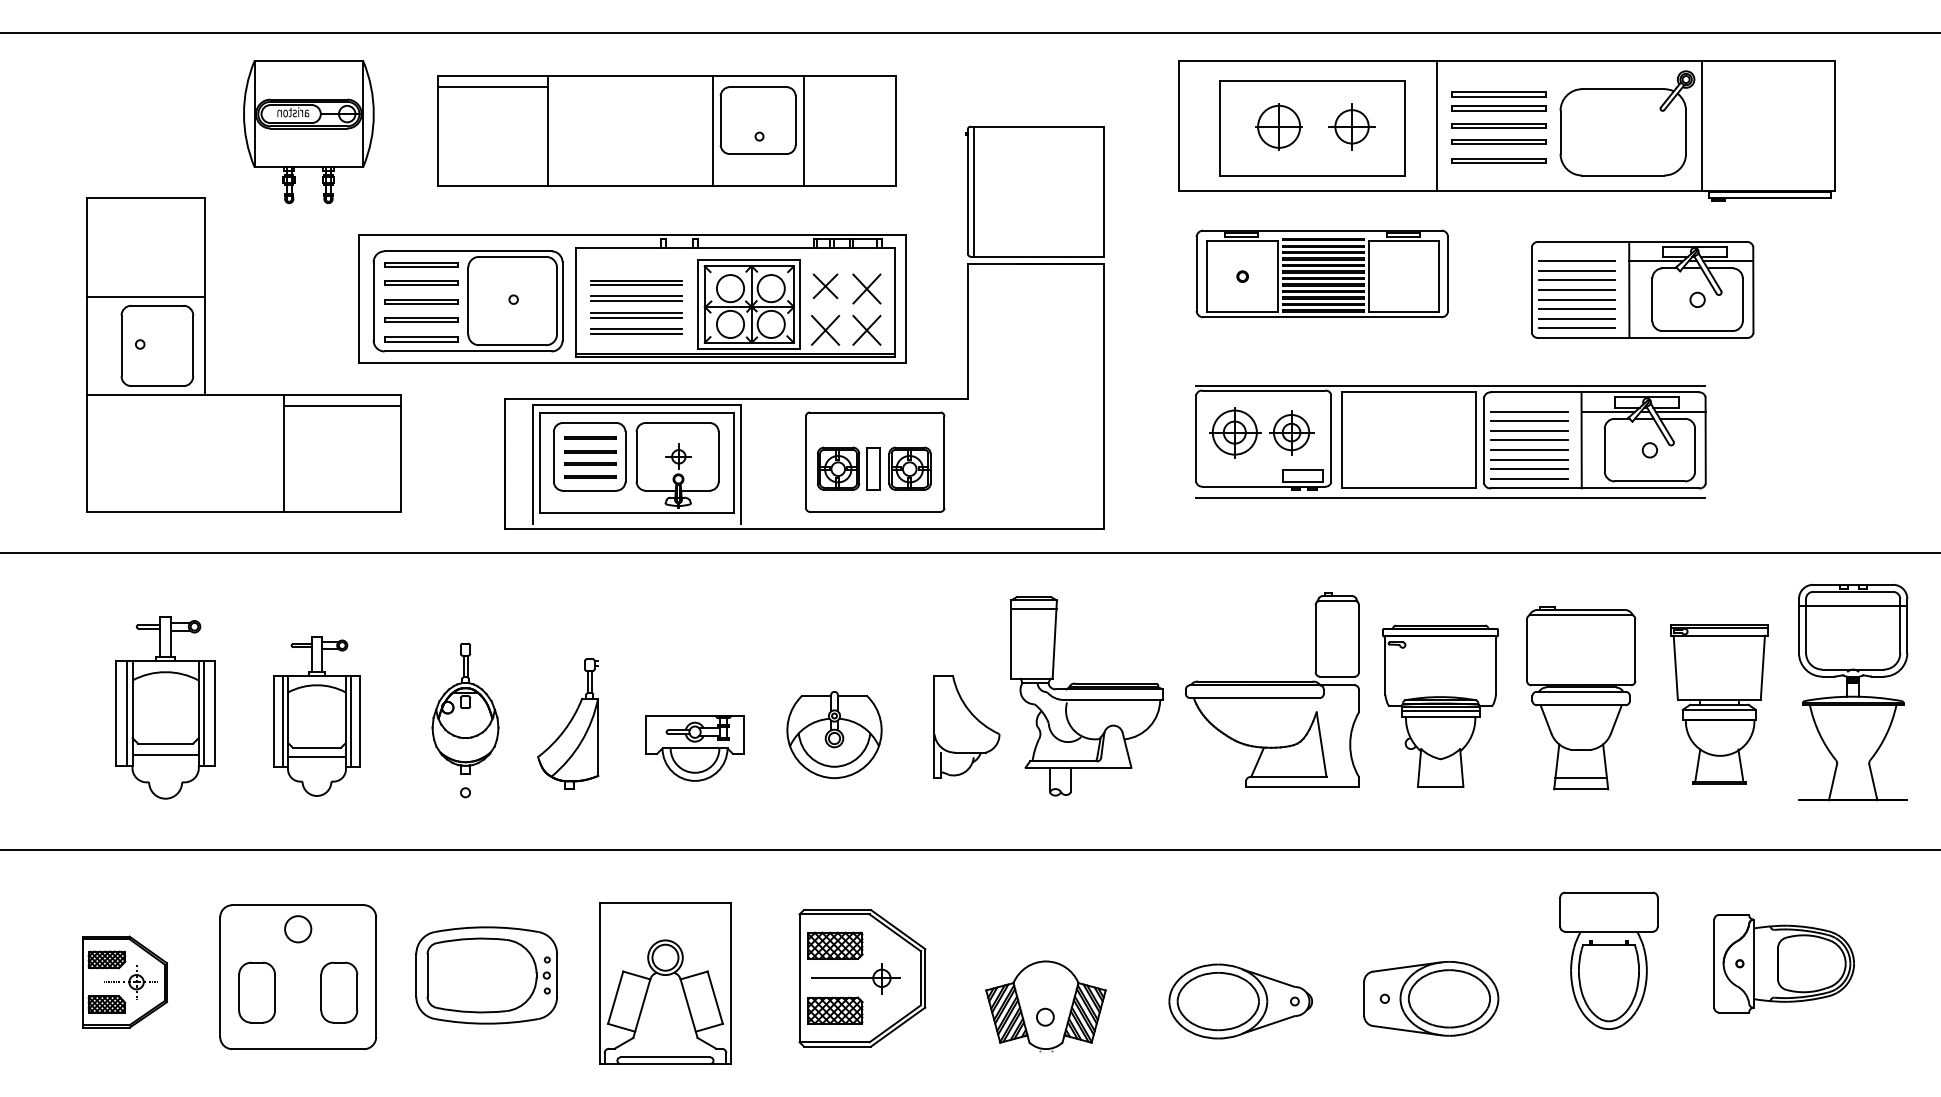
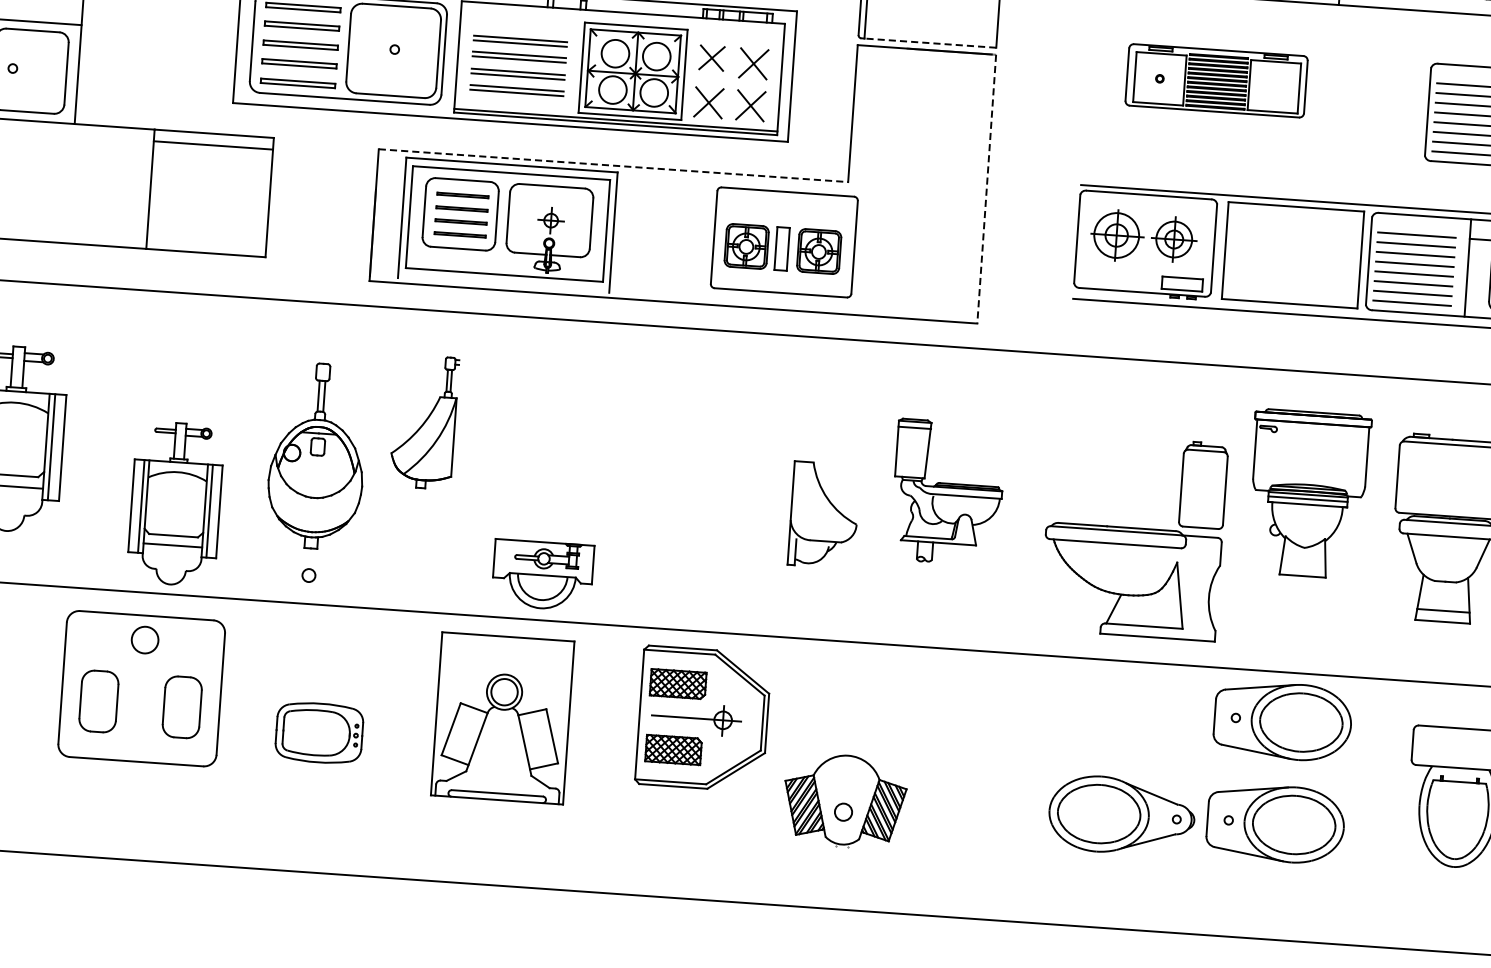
line: (1038, 256) -> (930, 43), solid -> dashed
part: (1321, 273) -> (1215, 80), size x0.7
line: (1104, 396) -> (987, 189), solid -> dashed
line: (736, 398) -> (613, 165), solid -> dashed
part: (875, 461) -> (784, 241), moved
part: (1272, 689) -> (1134, 536), moved
part: (1086, 696) -> (947, 492), size x0.7
part: (1440, 705) -> (1308, 493), moved
part: (316, 716) -> (175, 503), moved
part: (465, 720) -> (316, 472), size x1.4
part: (568, 723) -> (424, 421), moved
part: (834, 735) -> (689, 514), removed
part: (694, 748) -> (542, 575), moved
part: (1431, 897) -> (1283, 720), added
part: (486, 975) -> (319, 733), size x0.6
part: (298, 977) -> (141, 689), moved
part: (862, 978) -> (703, 719), moved
part: (665, 983) -> (502, 718), moved
part: (1240, 1001) -> (1121, 815), moved
part: (1045, 1006) -> (844, 801), moved

